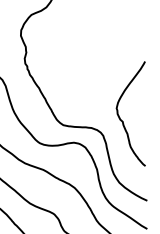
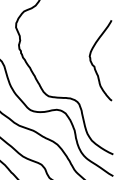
curve: (122, 120) -> (94, 65), moved

